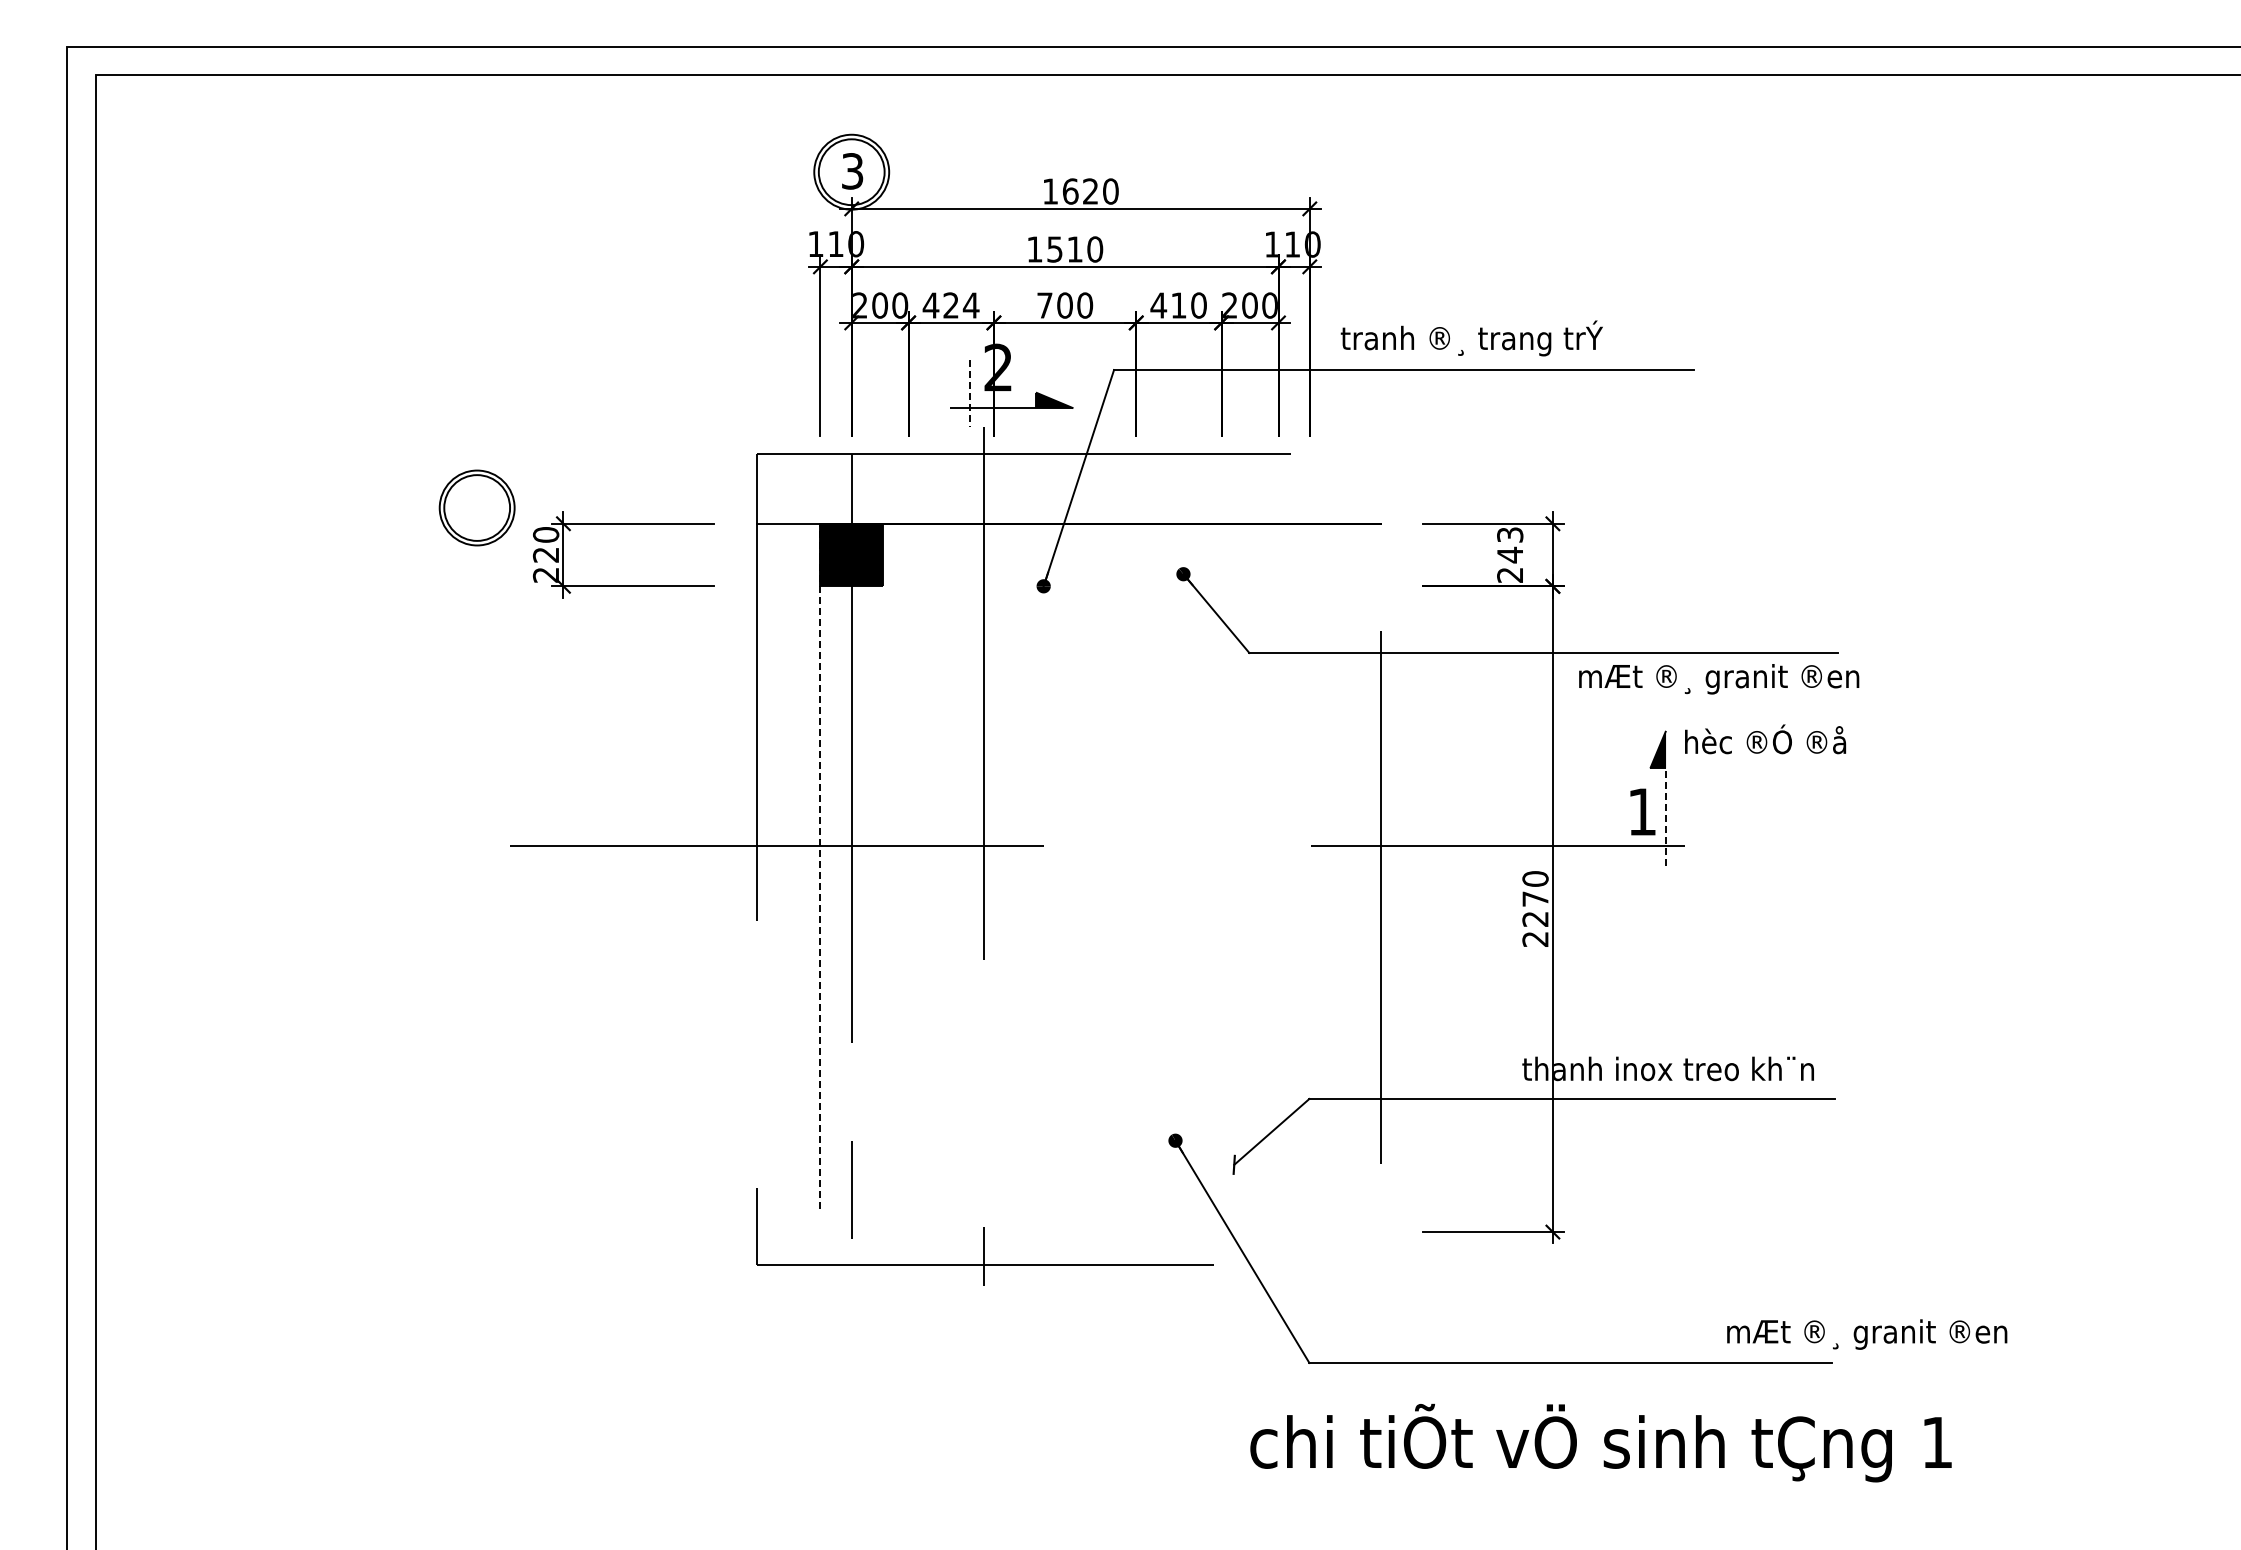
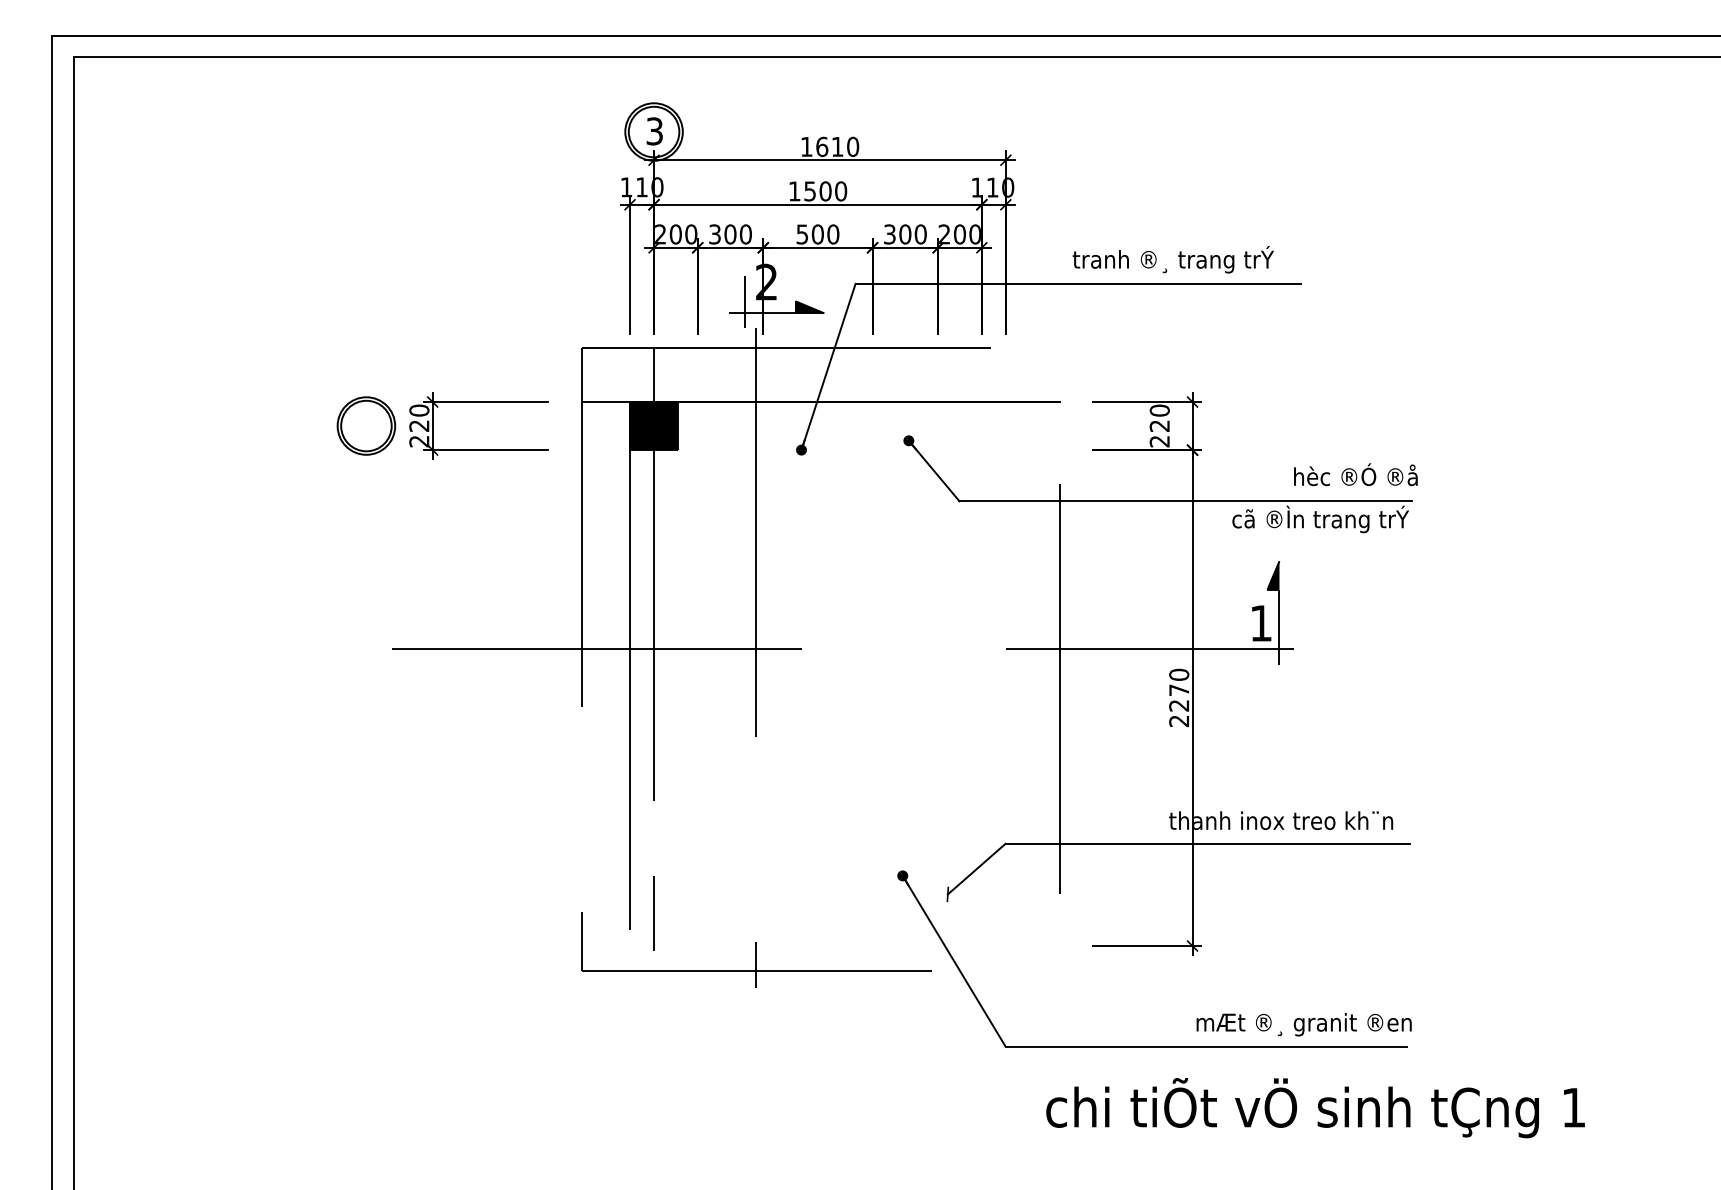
text: (1090, 191) -> (837, 146), 1620 -> 1610
text: (1075, 249) -> (825, 191), 1510 -> 1500
text: (950, 305) -> (729, 234), 424 -> 300
text: (1044, 305) -> (802, 234), 700 -> 500
text: (1168, 305) -> (897, 234), 410 -> 300
text: (1471, 338) -> (1173, 259), moved
line: (969, 393) -> (744, 302), dashed -> solid
part: (476, 507) -> (365, 425), moved
text: (1510, 545) -> (1160, 418), 243 -> 220
text: (1719, 676) -> (1320, 519), mÆt ®¸ granit ®en -> cã ®Ìn trang trÝ
text: (1765, 739) -> (1355, 474), moved
line: (1666, 817) -> (1279, 627), dashed -> solid
line: (820, 866) -> (630, 665), dashed -> solid
text: (1867, 1334) -> (1304, 1024), moved
text: (1600, 1442) -> (1315, 1107), moved

